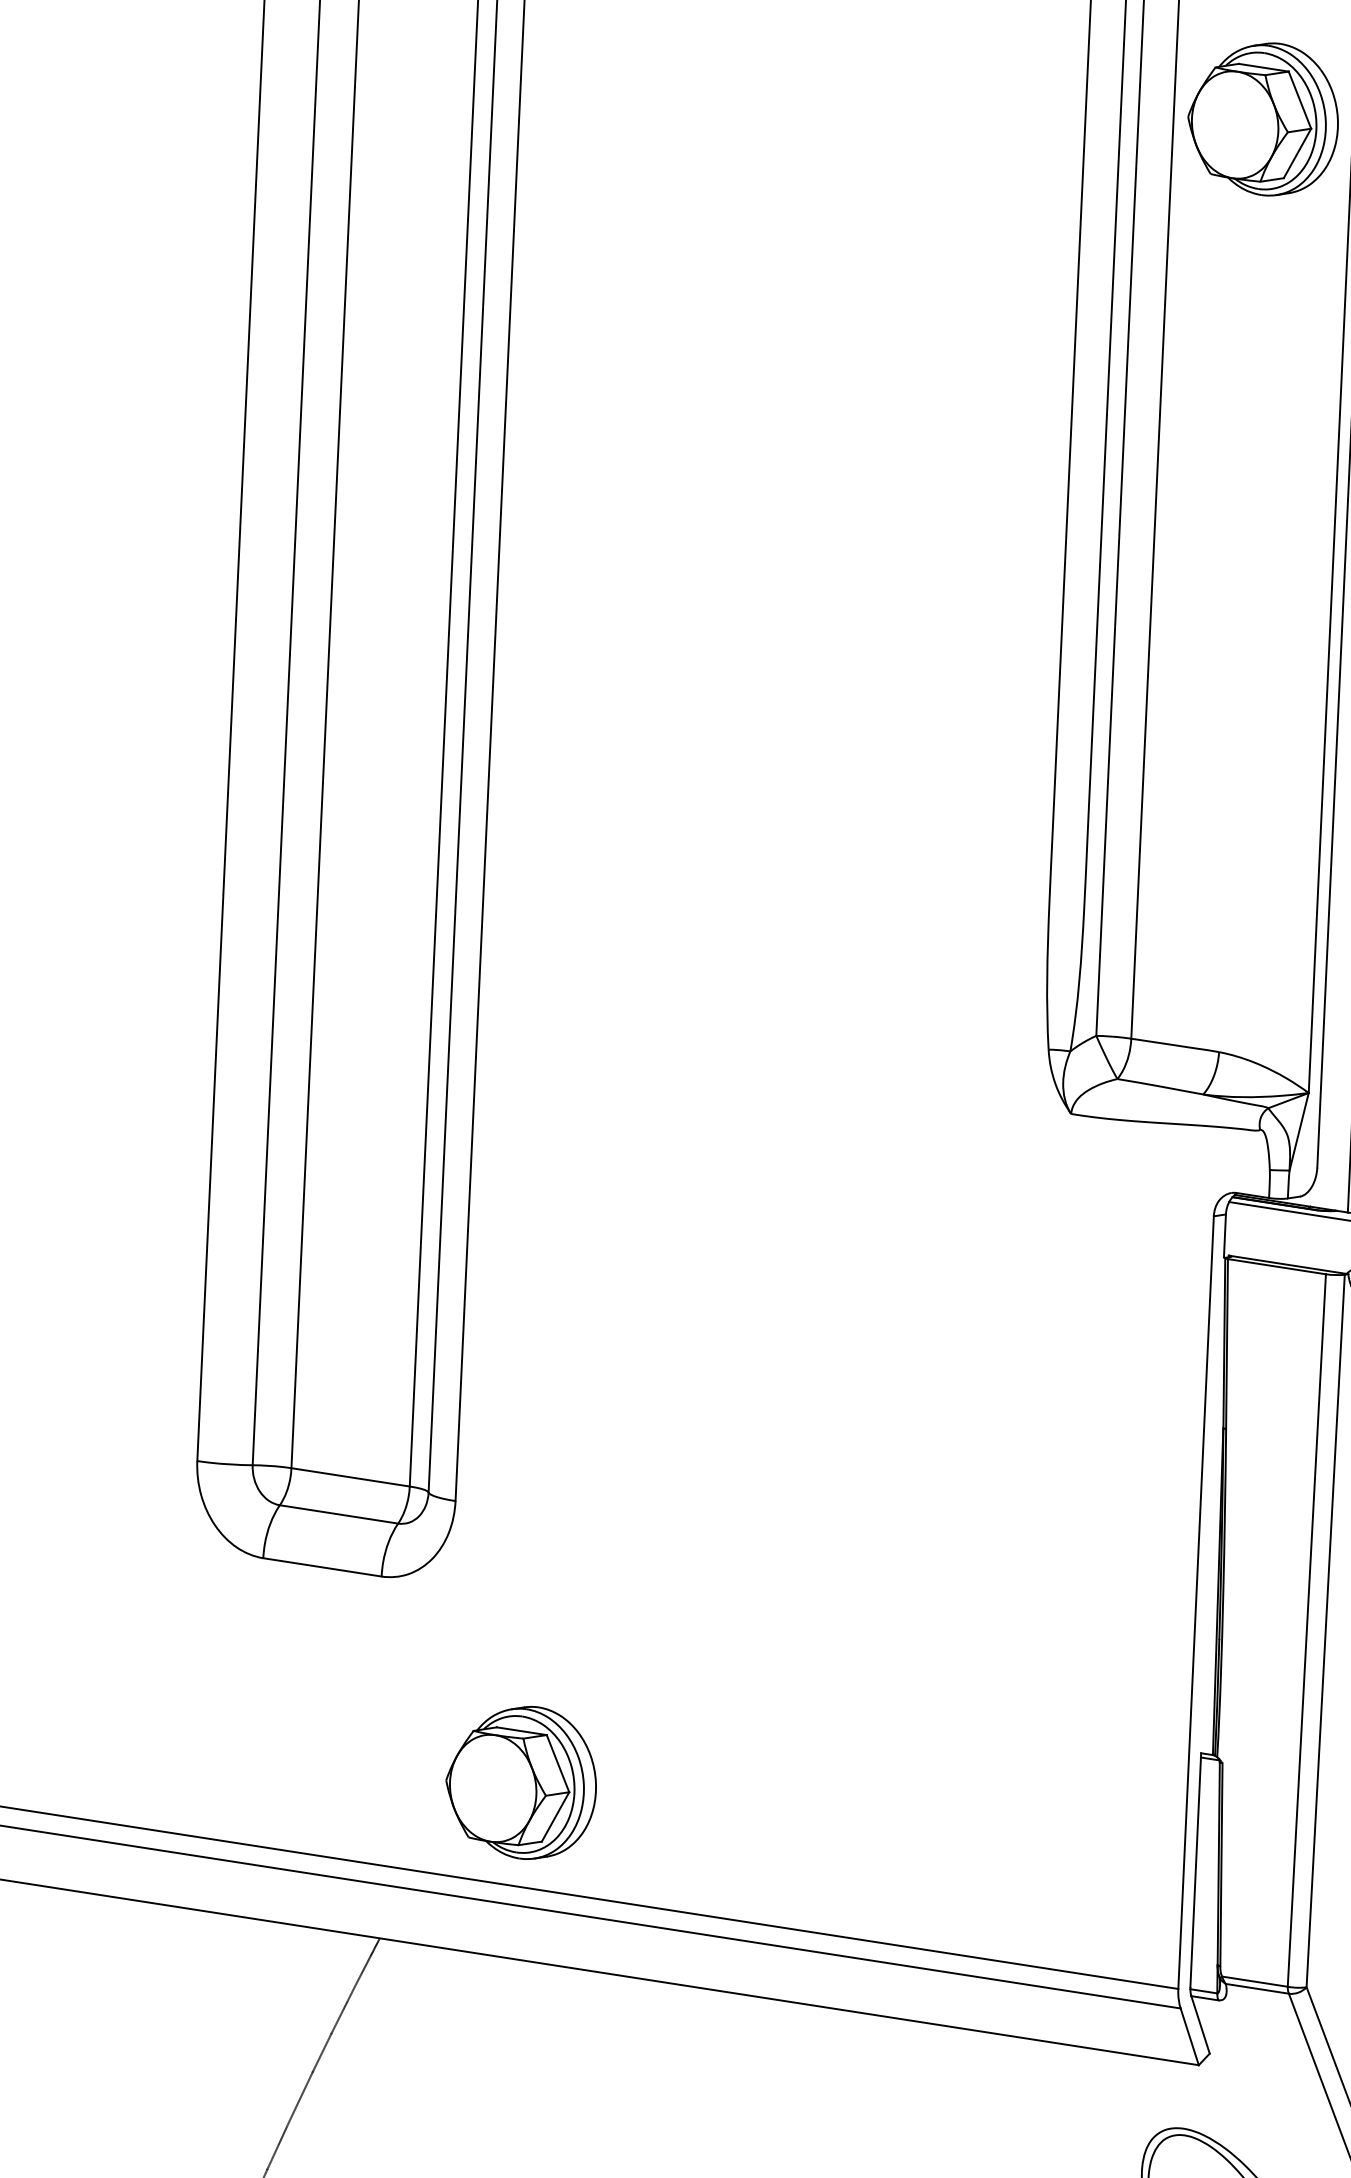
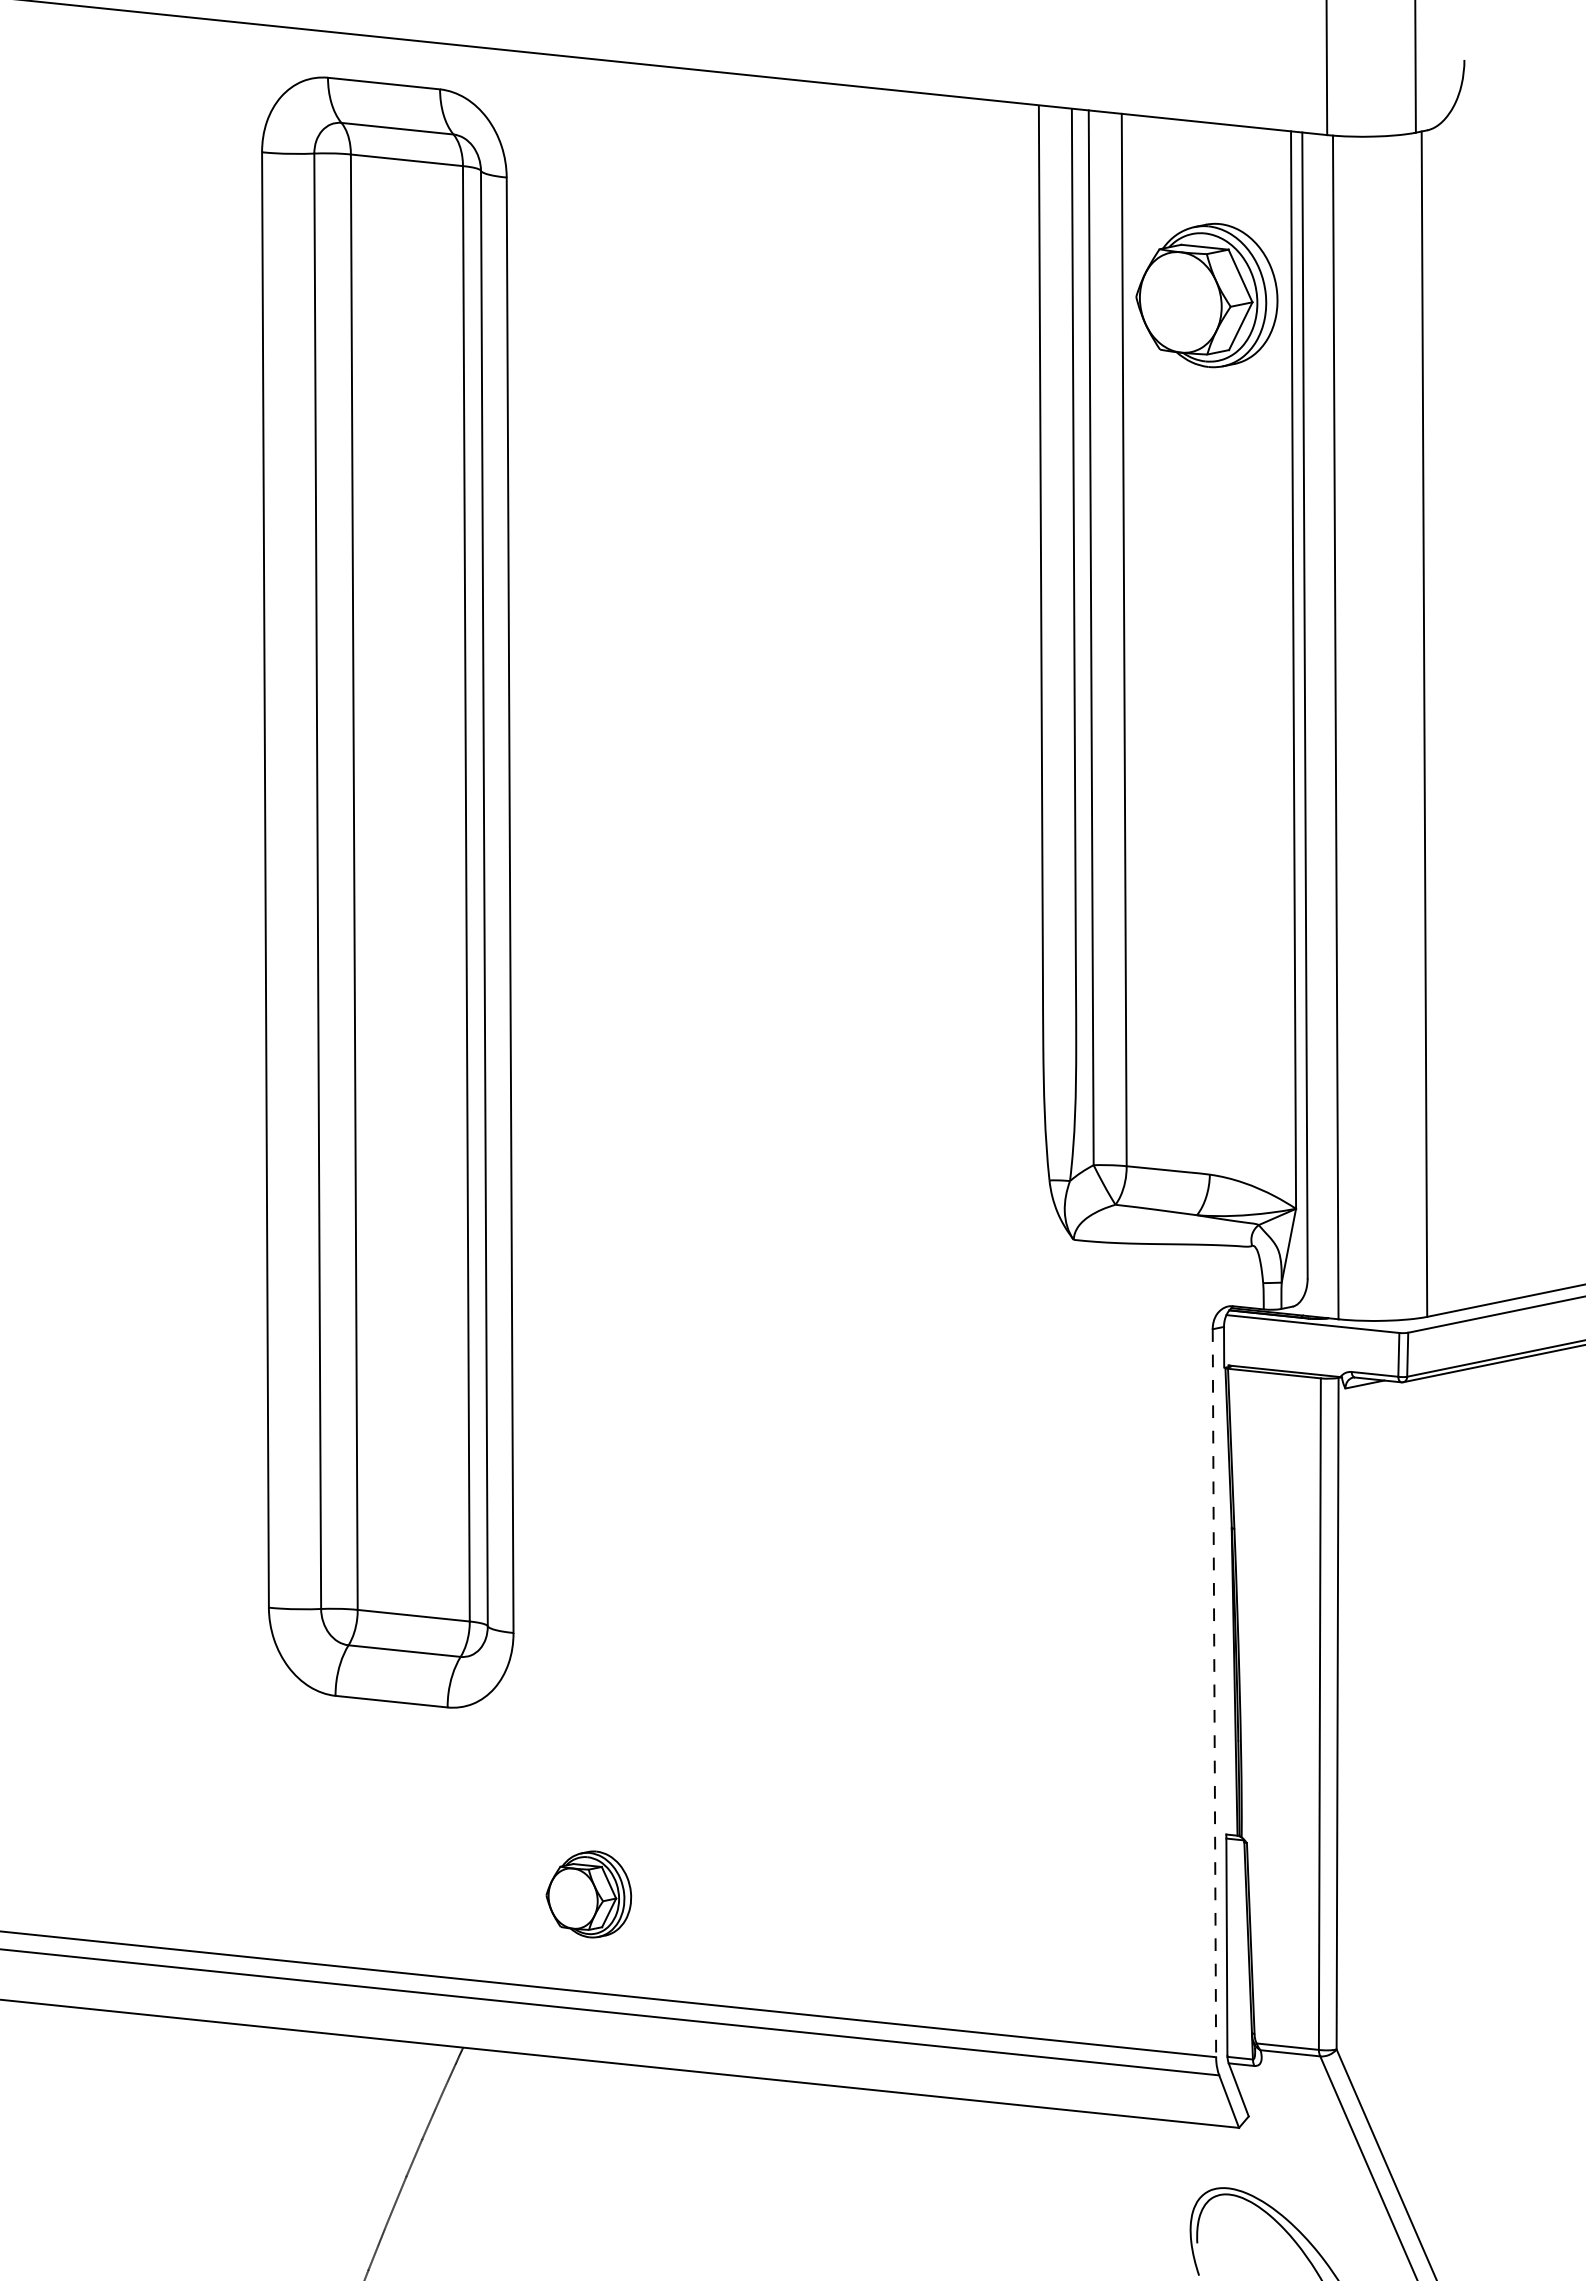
line: (1196, 1602) -> (1214, 1693), solid -> dashed
part: (521, 1782) -> (588, 1894), size x0.6

